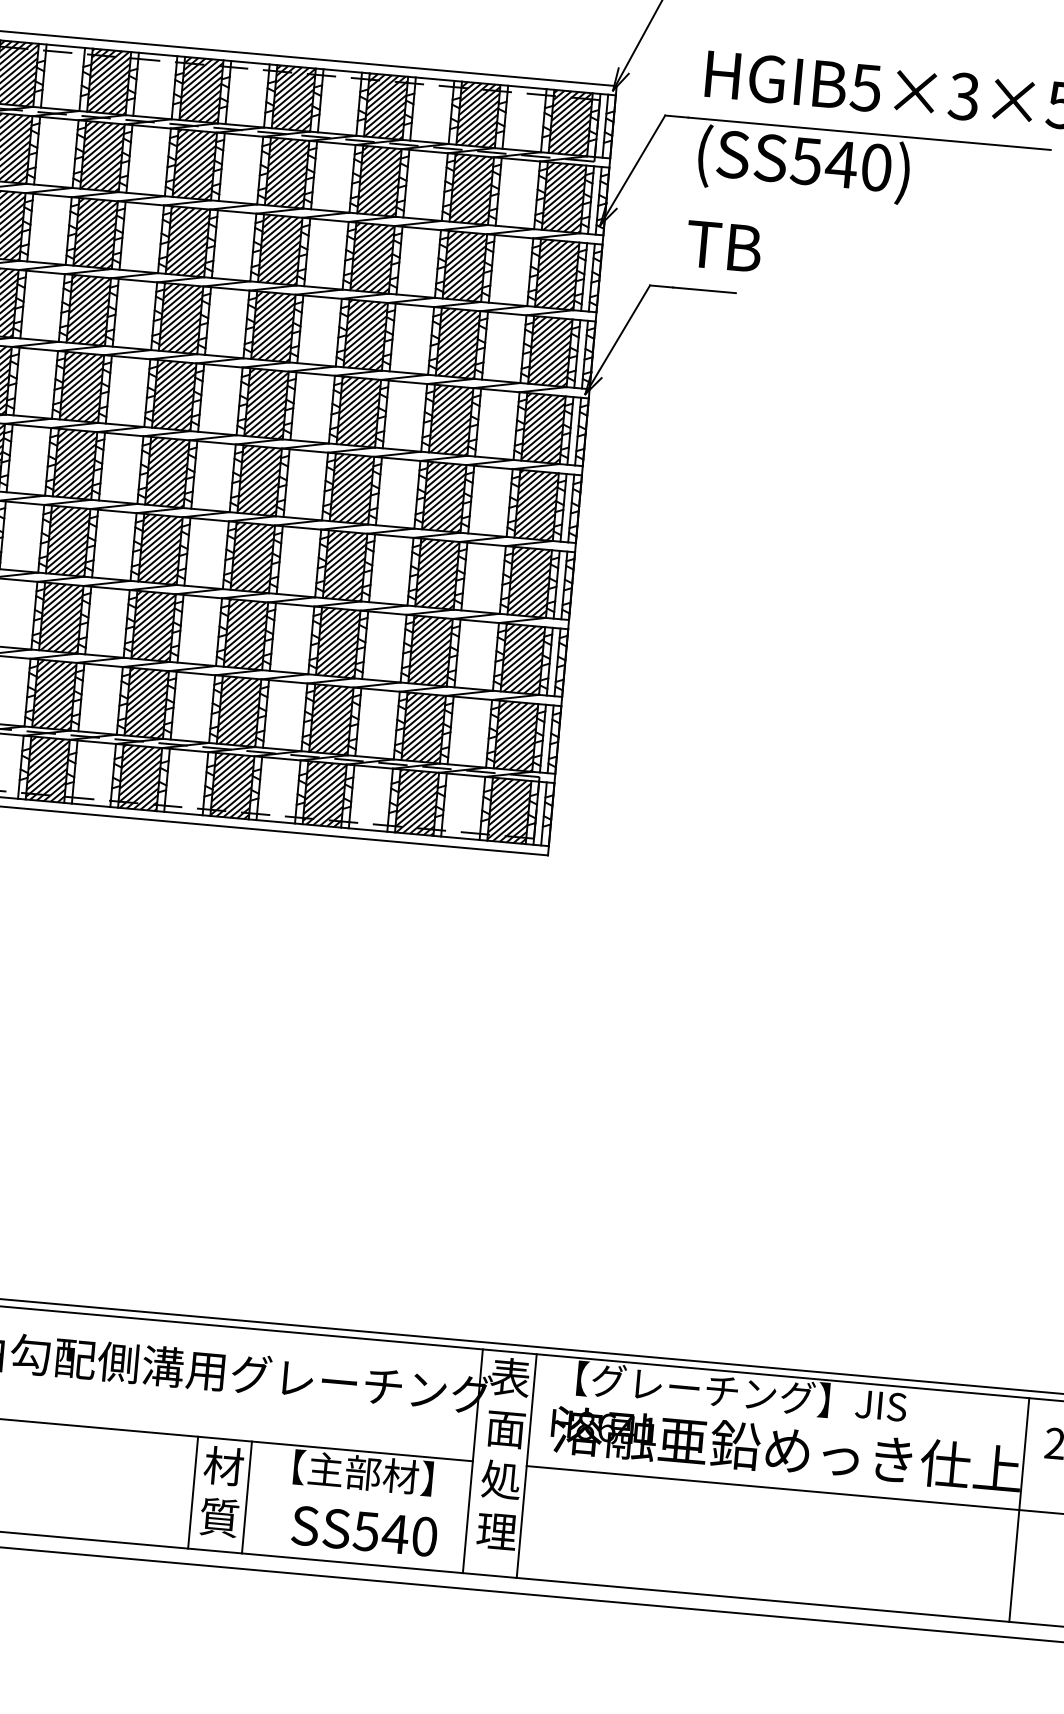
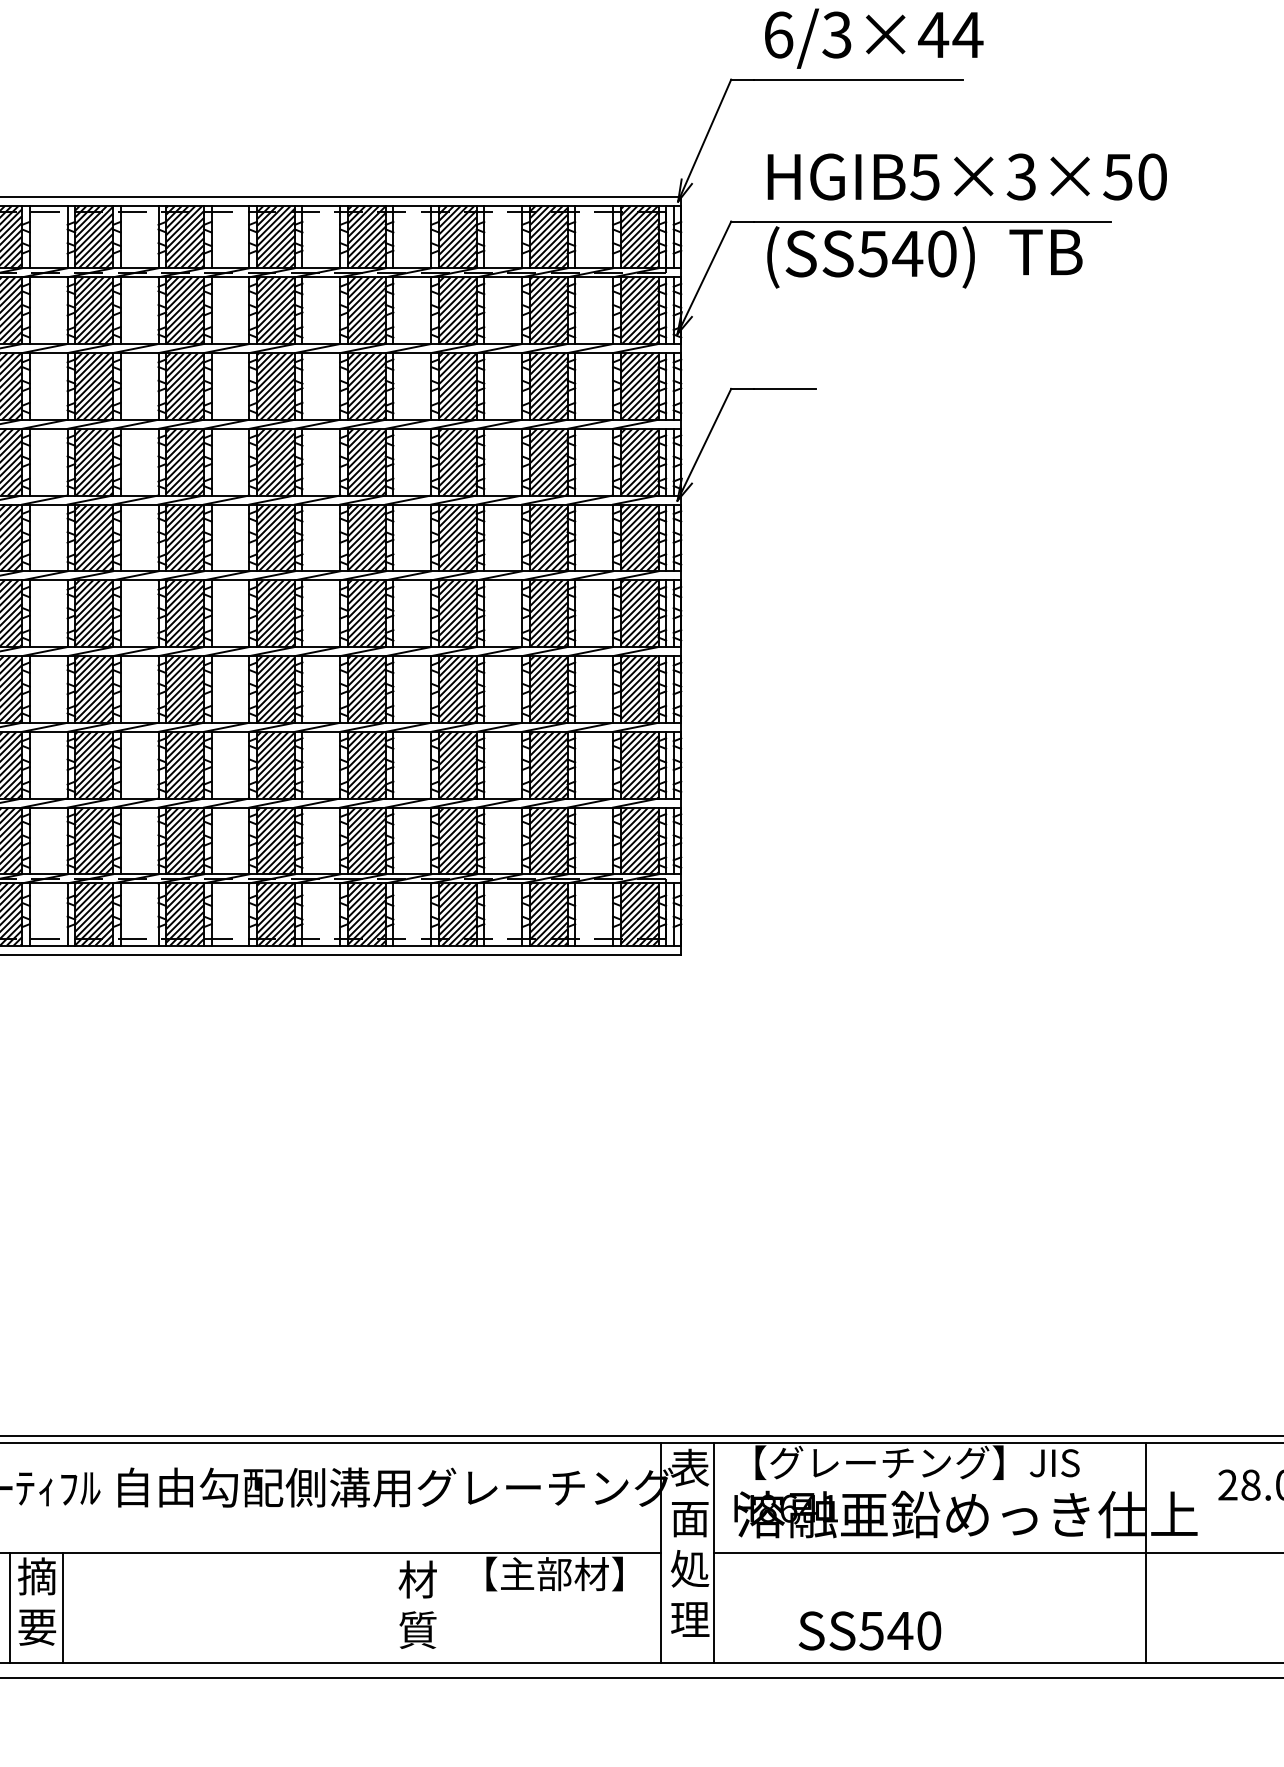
text: (723, 245) -> (1045, 251), moved
line: (193, 1493) -> (390, 1608), removed
line: (247, 1497) -> (443, 1608), removed
line: (1019, 1509) -> (1145, 1552), moved
text: (365, 1530) -> (870, 1630), moved

